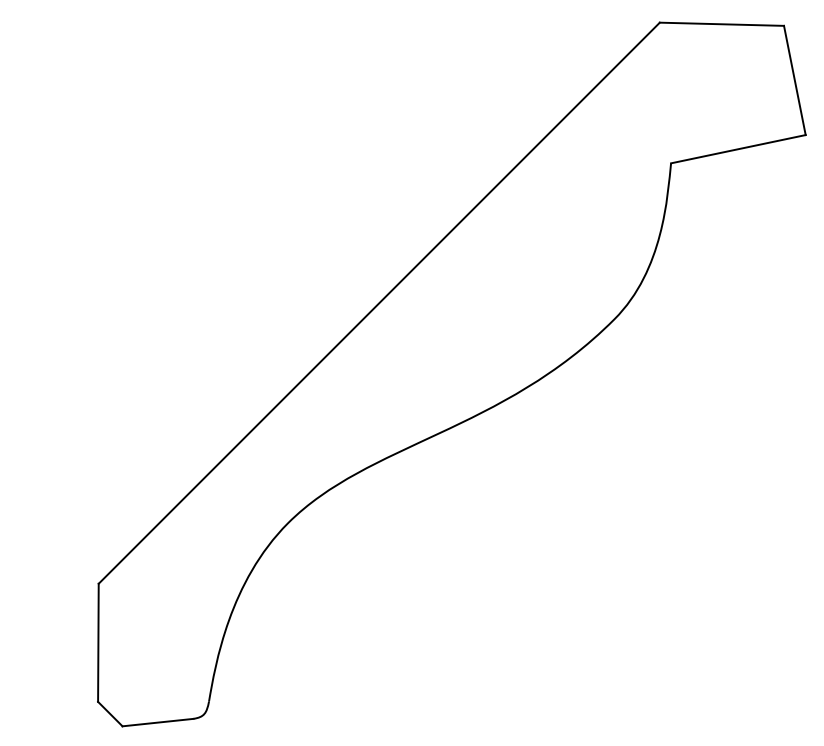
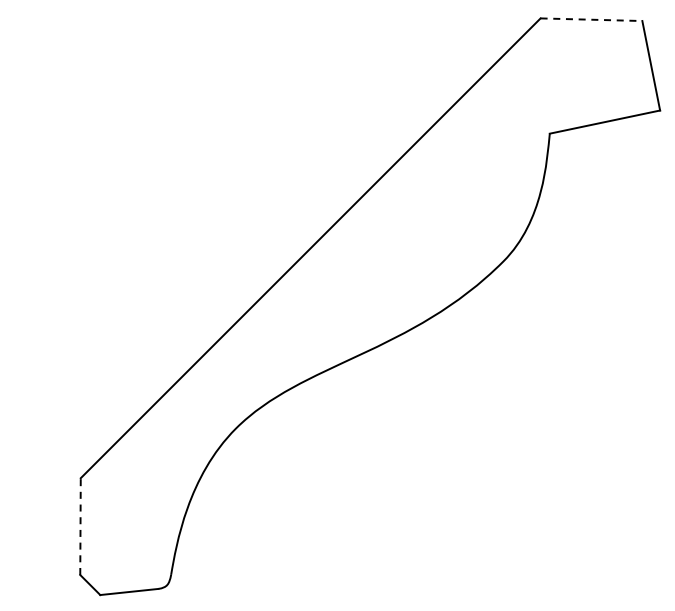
line: (721, 23) -> (591, 19), solid -> dashed
line: (98, 642) -> (80, 526), solid -> dashed

